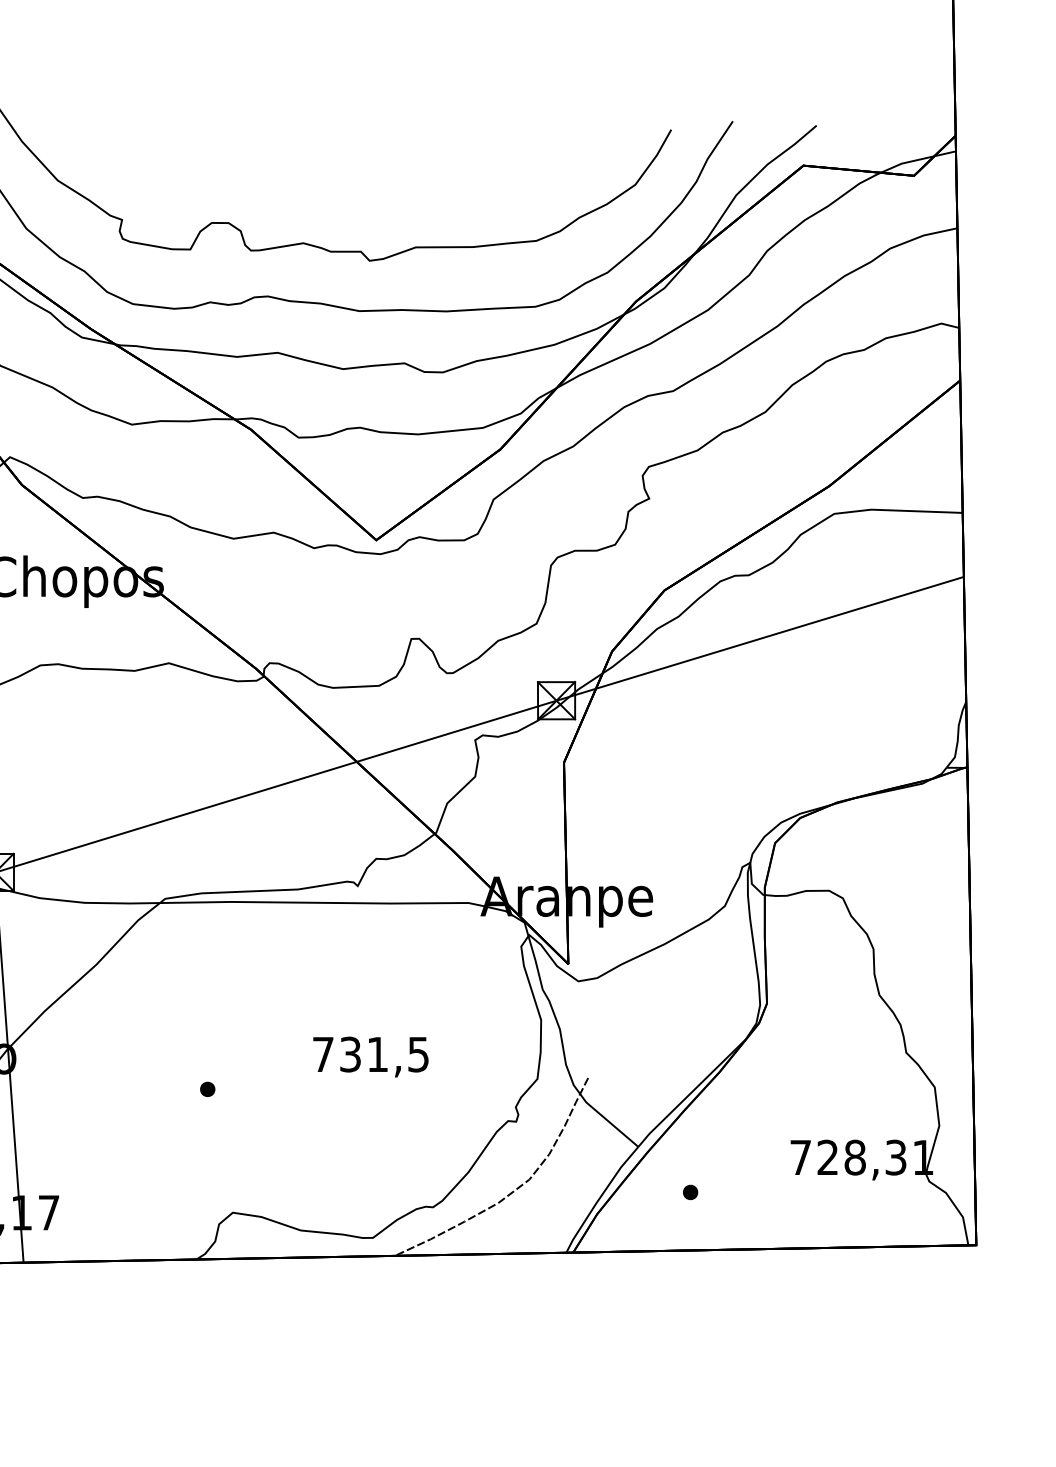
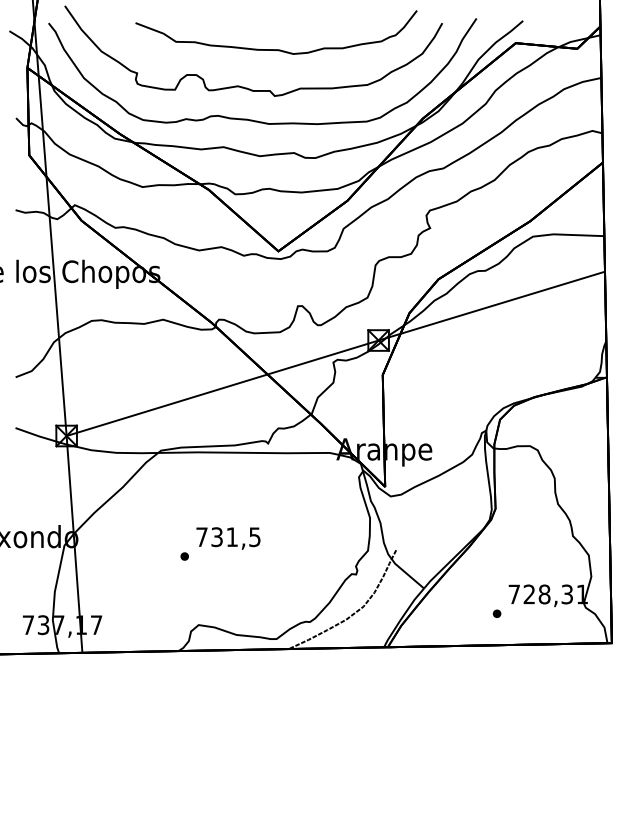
curve: (372, 177) -> (276, 49), added
text: (371, 1056) -> (228, 538), moved
part: (689, 1191) -> (496, 613), moved

